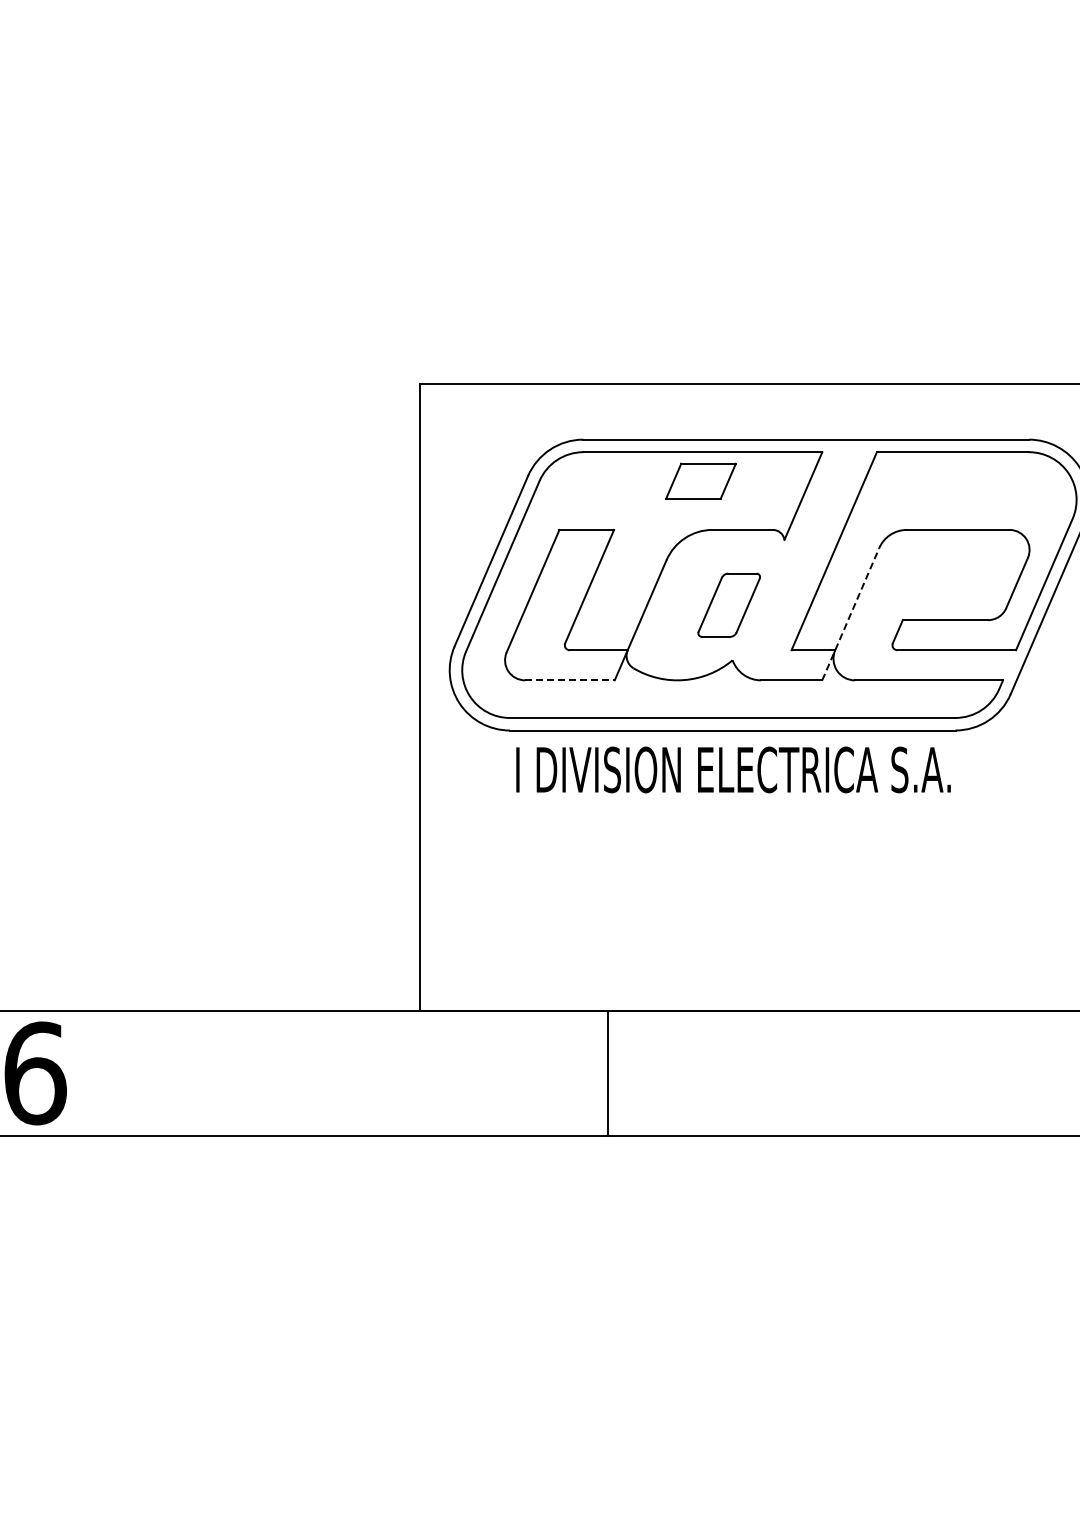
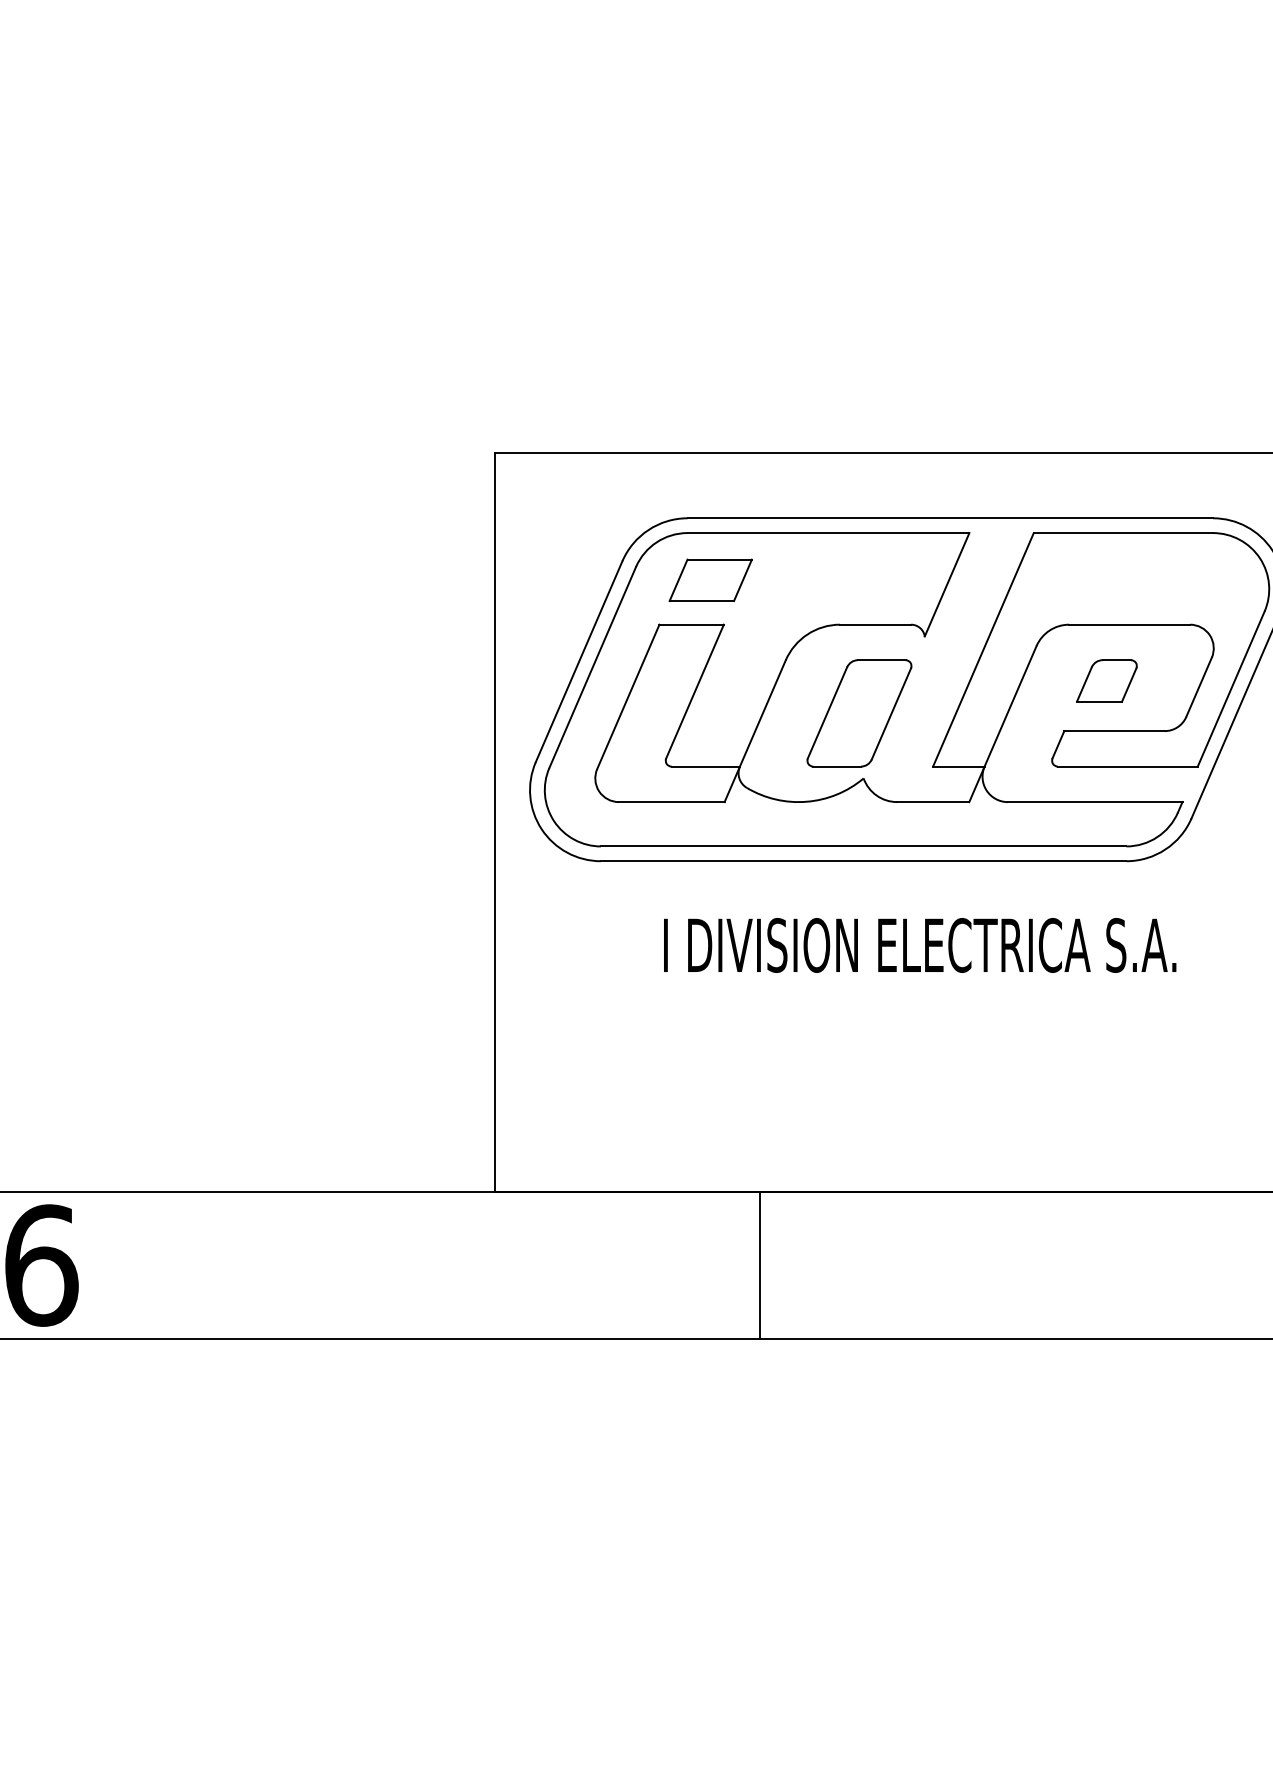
part: (700, 480) -> (710, 579), moved
part: (938, 577) -> (1106, 680), added
part: (729, 605) -> (859, 713), size x1.43
line: (850, 613) -> (1002, 723), dashed -> solid
line: (569, 680) -> (671, 802), dashed -> solid
text: (733, 769) -> (920, 944), moved
line: (608, 1073) -> (760, 1265), moved

